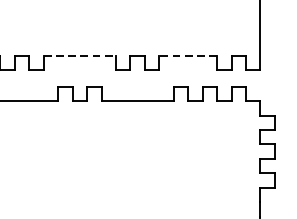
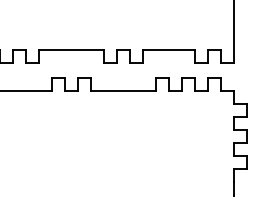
line: (80, 56) -> (72, 50), dashed -> solid
line: (188, 56) -> (169, 50), dashed -> solid

